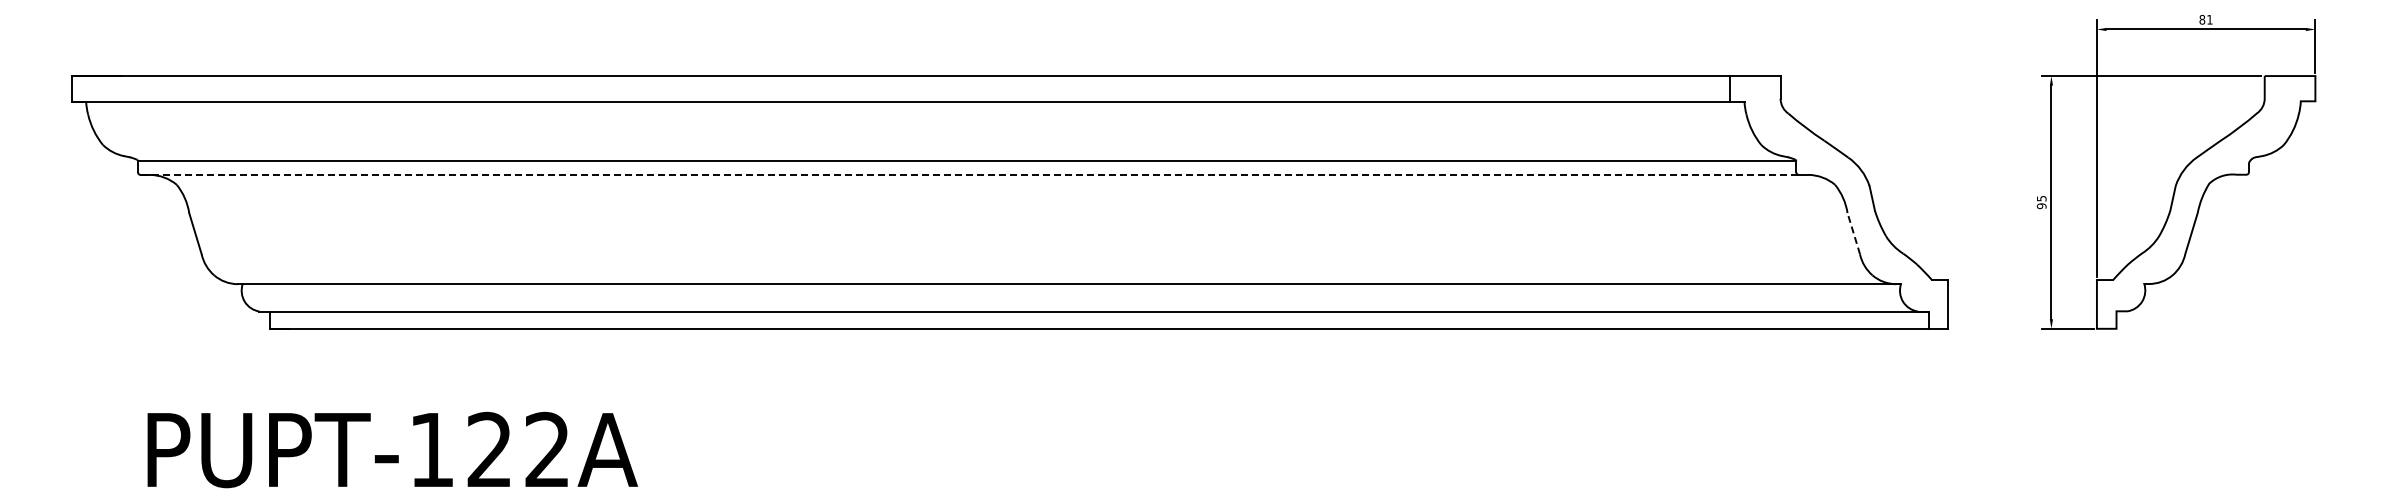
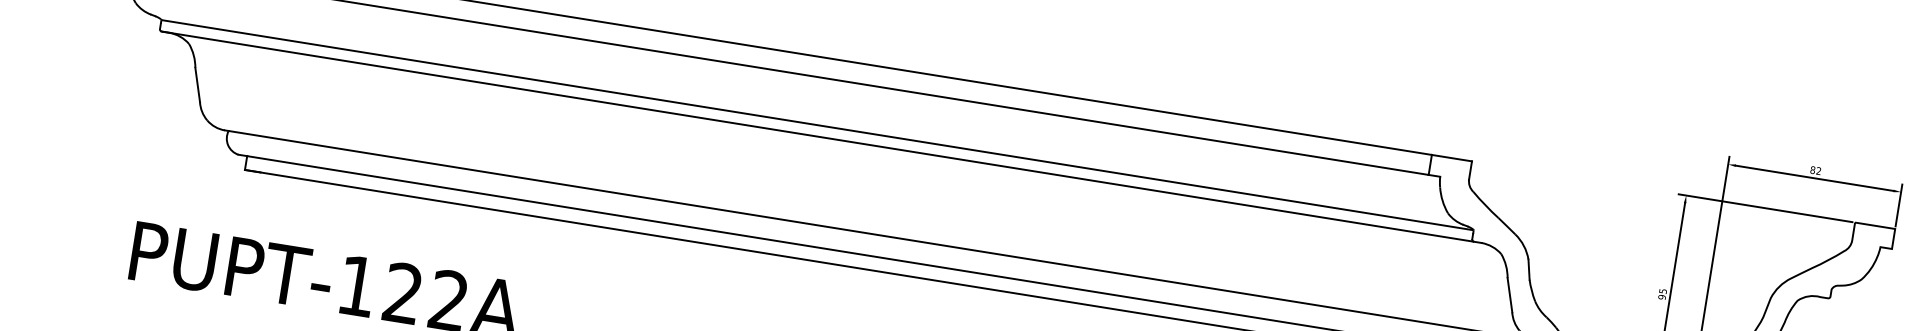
text: (2209, 19) -> (1818, 170), 81 -> 82
line: (970, 174) -> (818, 136), dashed -> solid
line: (1853, 233) -> (1509, 295), dashed -> solid

